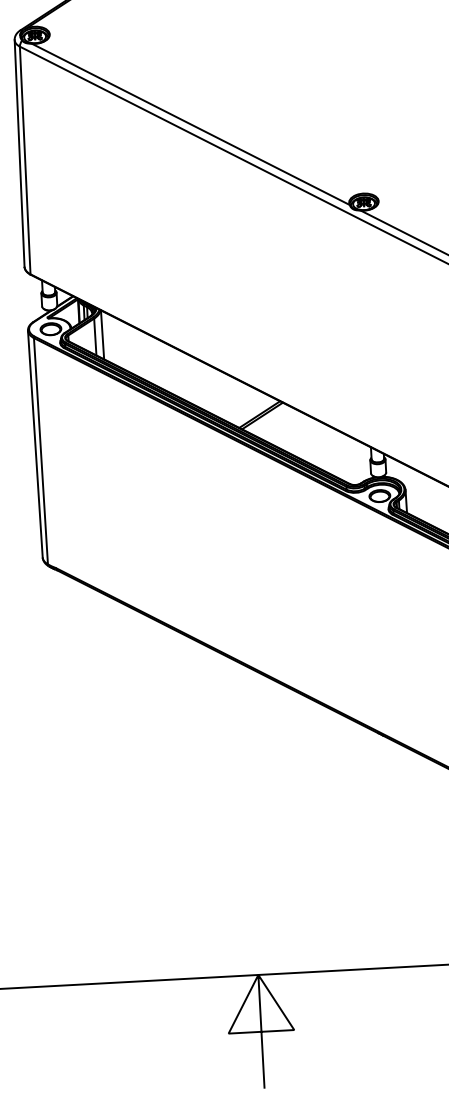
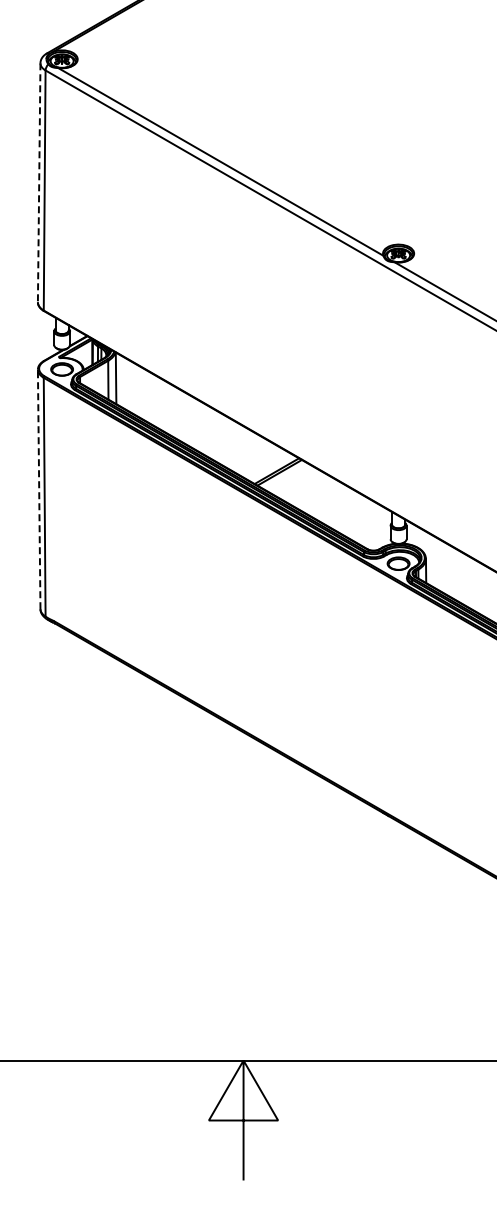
line: (19, 153) -> (39, 182), solid -> dashed
line: (35, 444) -> (39, 489), solid -> dashed

